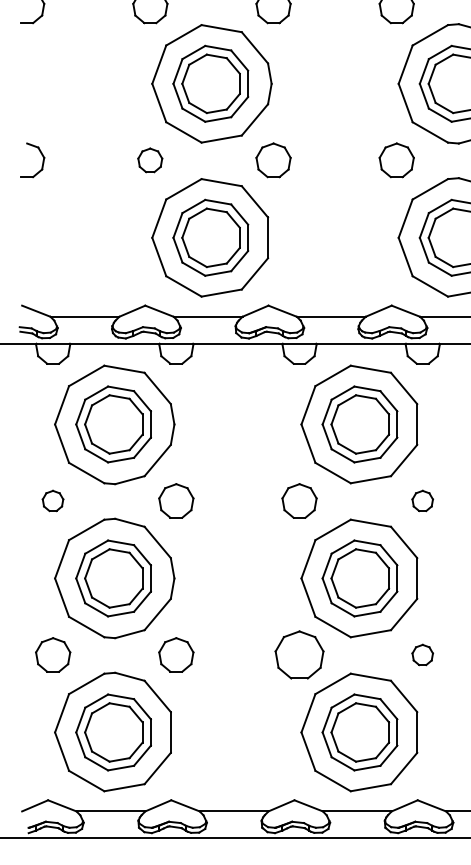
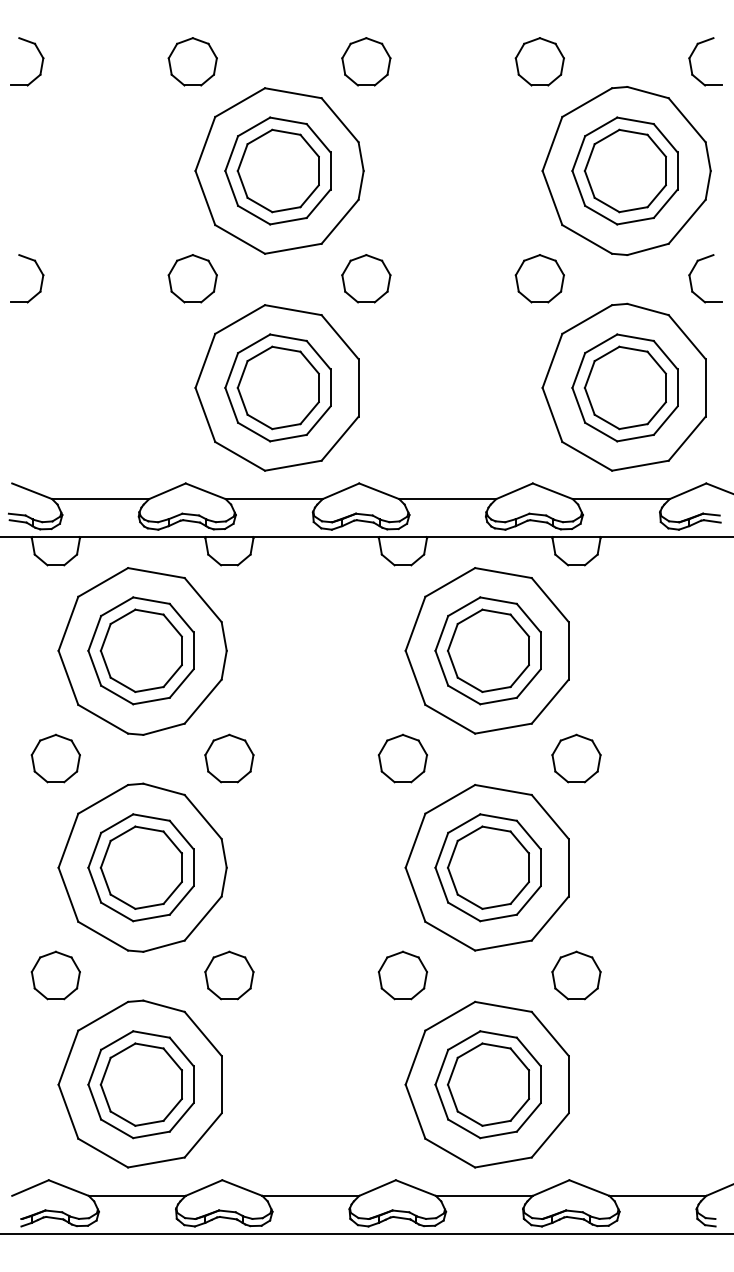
part: (150, 160) -> (192, 278), size x1.43
part: (52, 500) -> (55, 758), size x1.67
part: (422, 500) -> (576, 758), size x1.67
part: (299, 654) -> (402, 975), size x0.71
part: (422, 654) -> (576, 975), size x1.67

